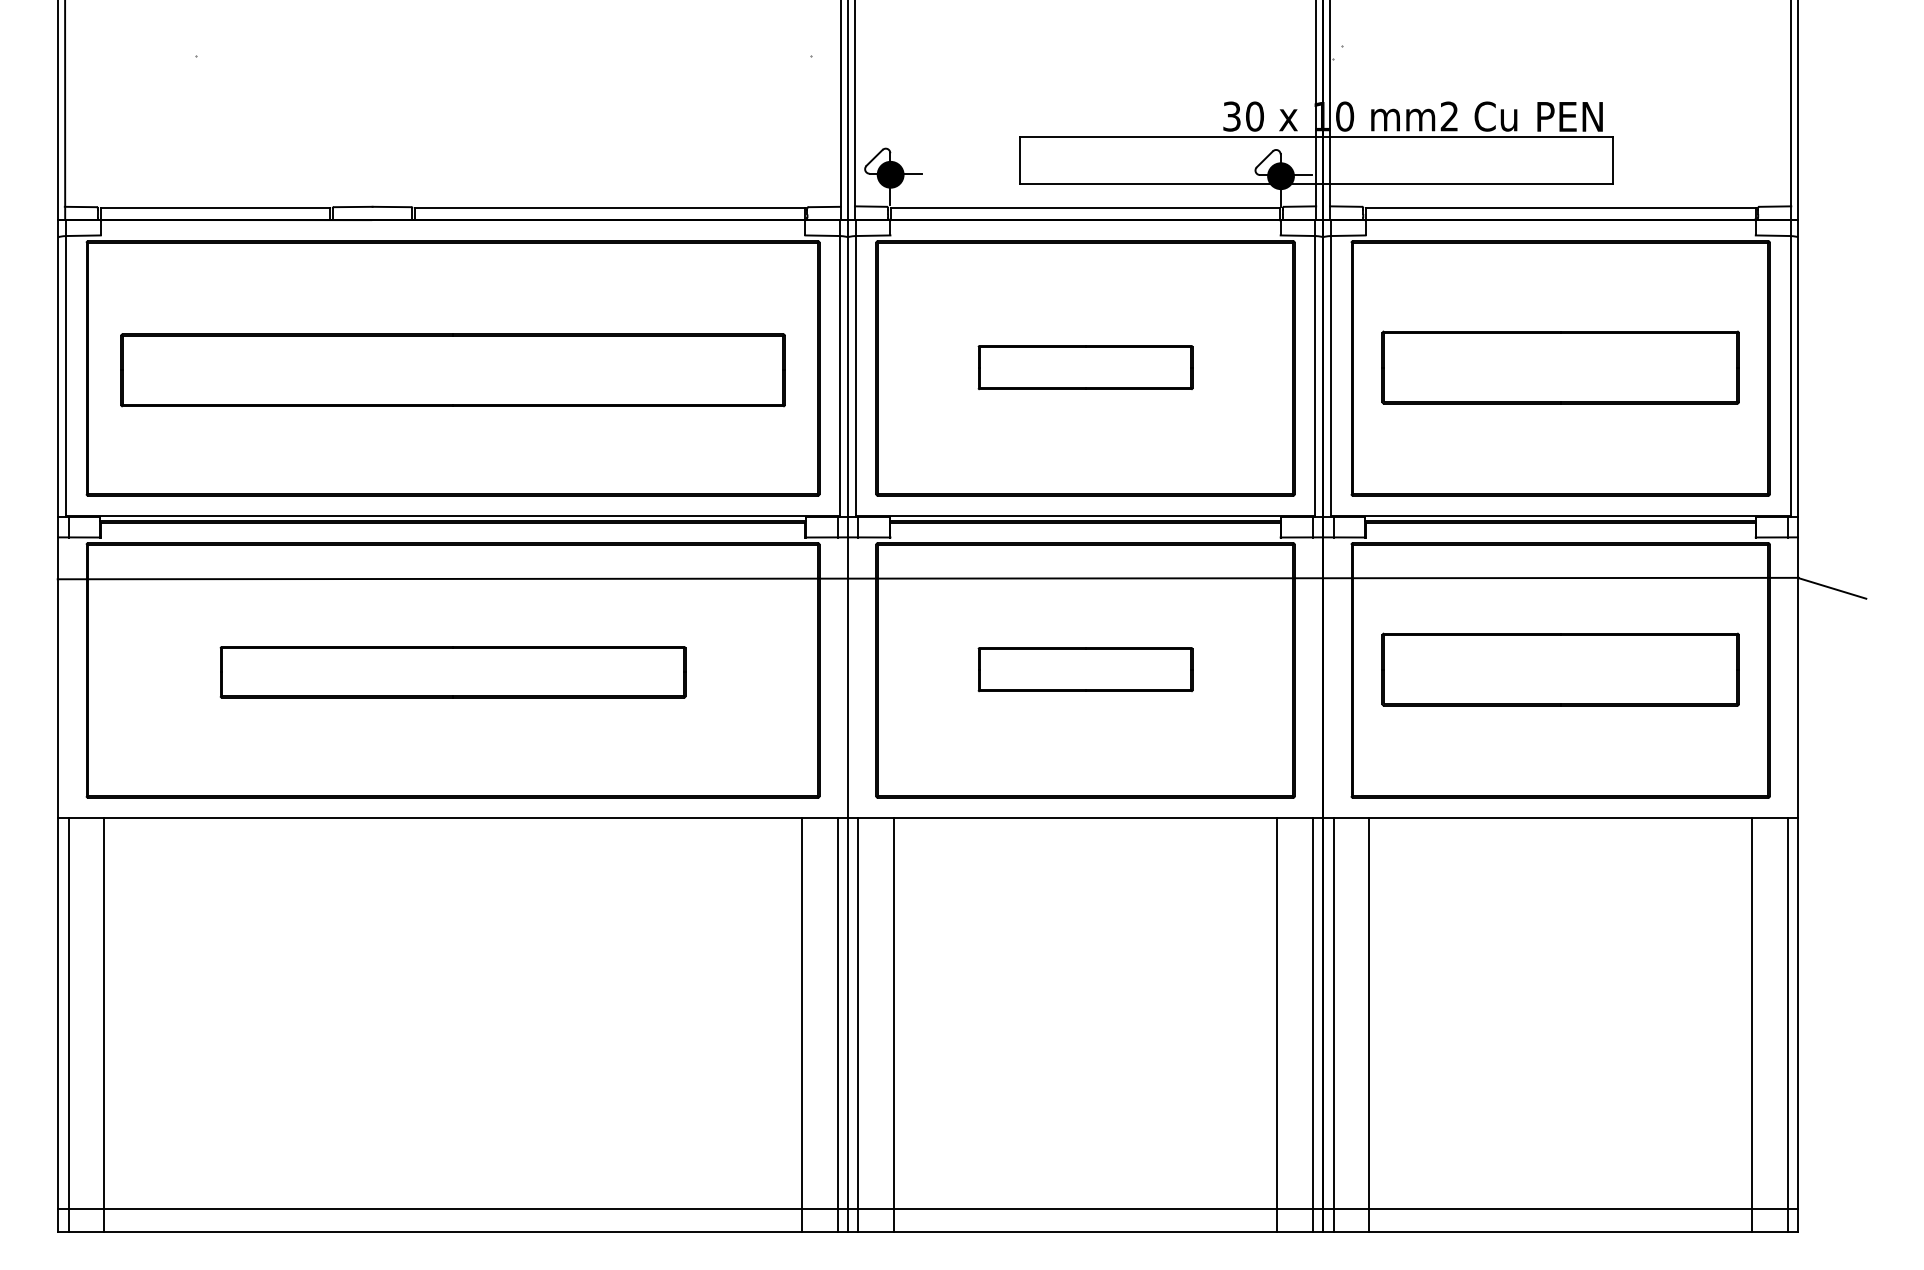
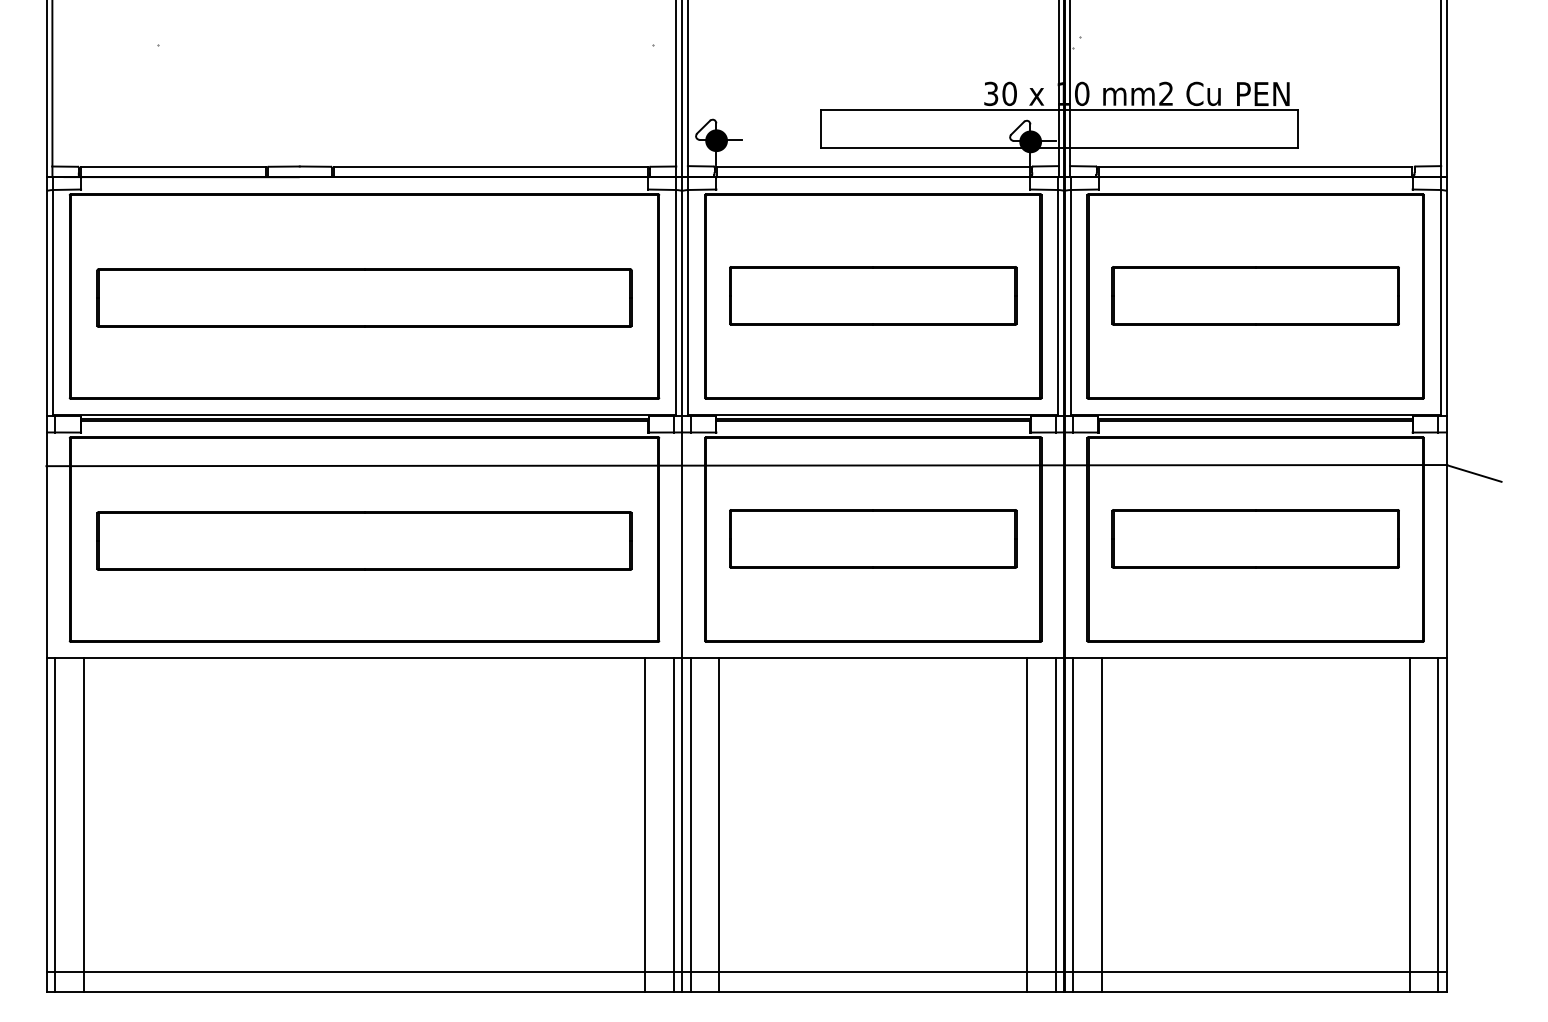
part: (1085, 367) -> (873, 295), size x1.67
part: (1085, 669) -> (873, 538), size x1.67
part: (453, 671) -> (364, 540), size x1.43

